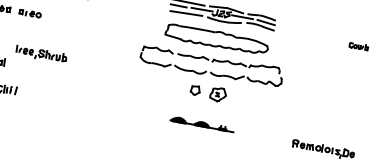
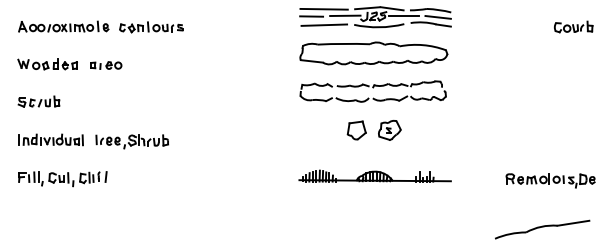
part: (358, 46) -> (573, 26), size x1.43
part: (40, 54) -> (131, 141), moved
part: (211, 65) -> (372, 91), size x0.71
part: (195, 90) -> (356, 130), size x1.43
part: (202, 123) -> (374, 175), size x1.67

